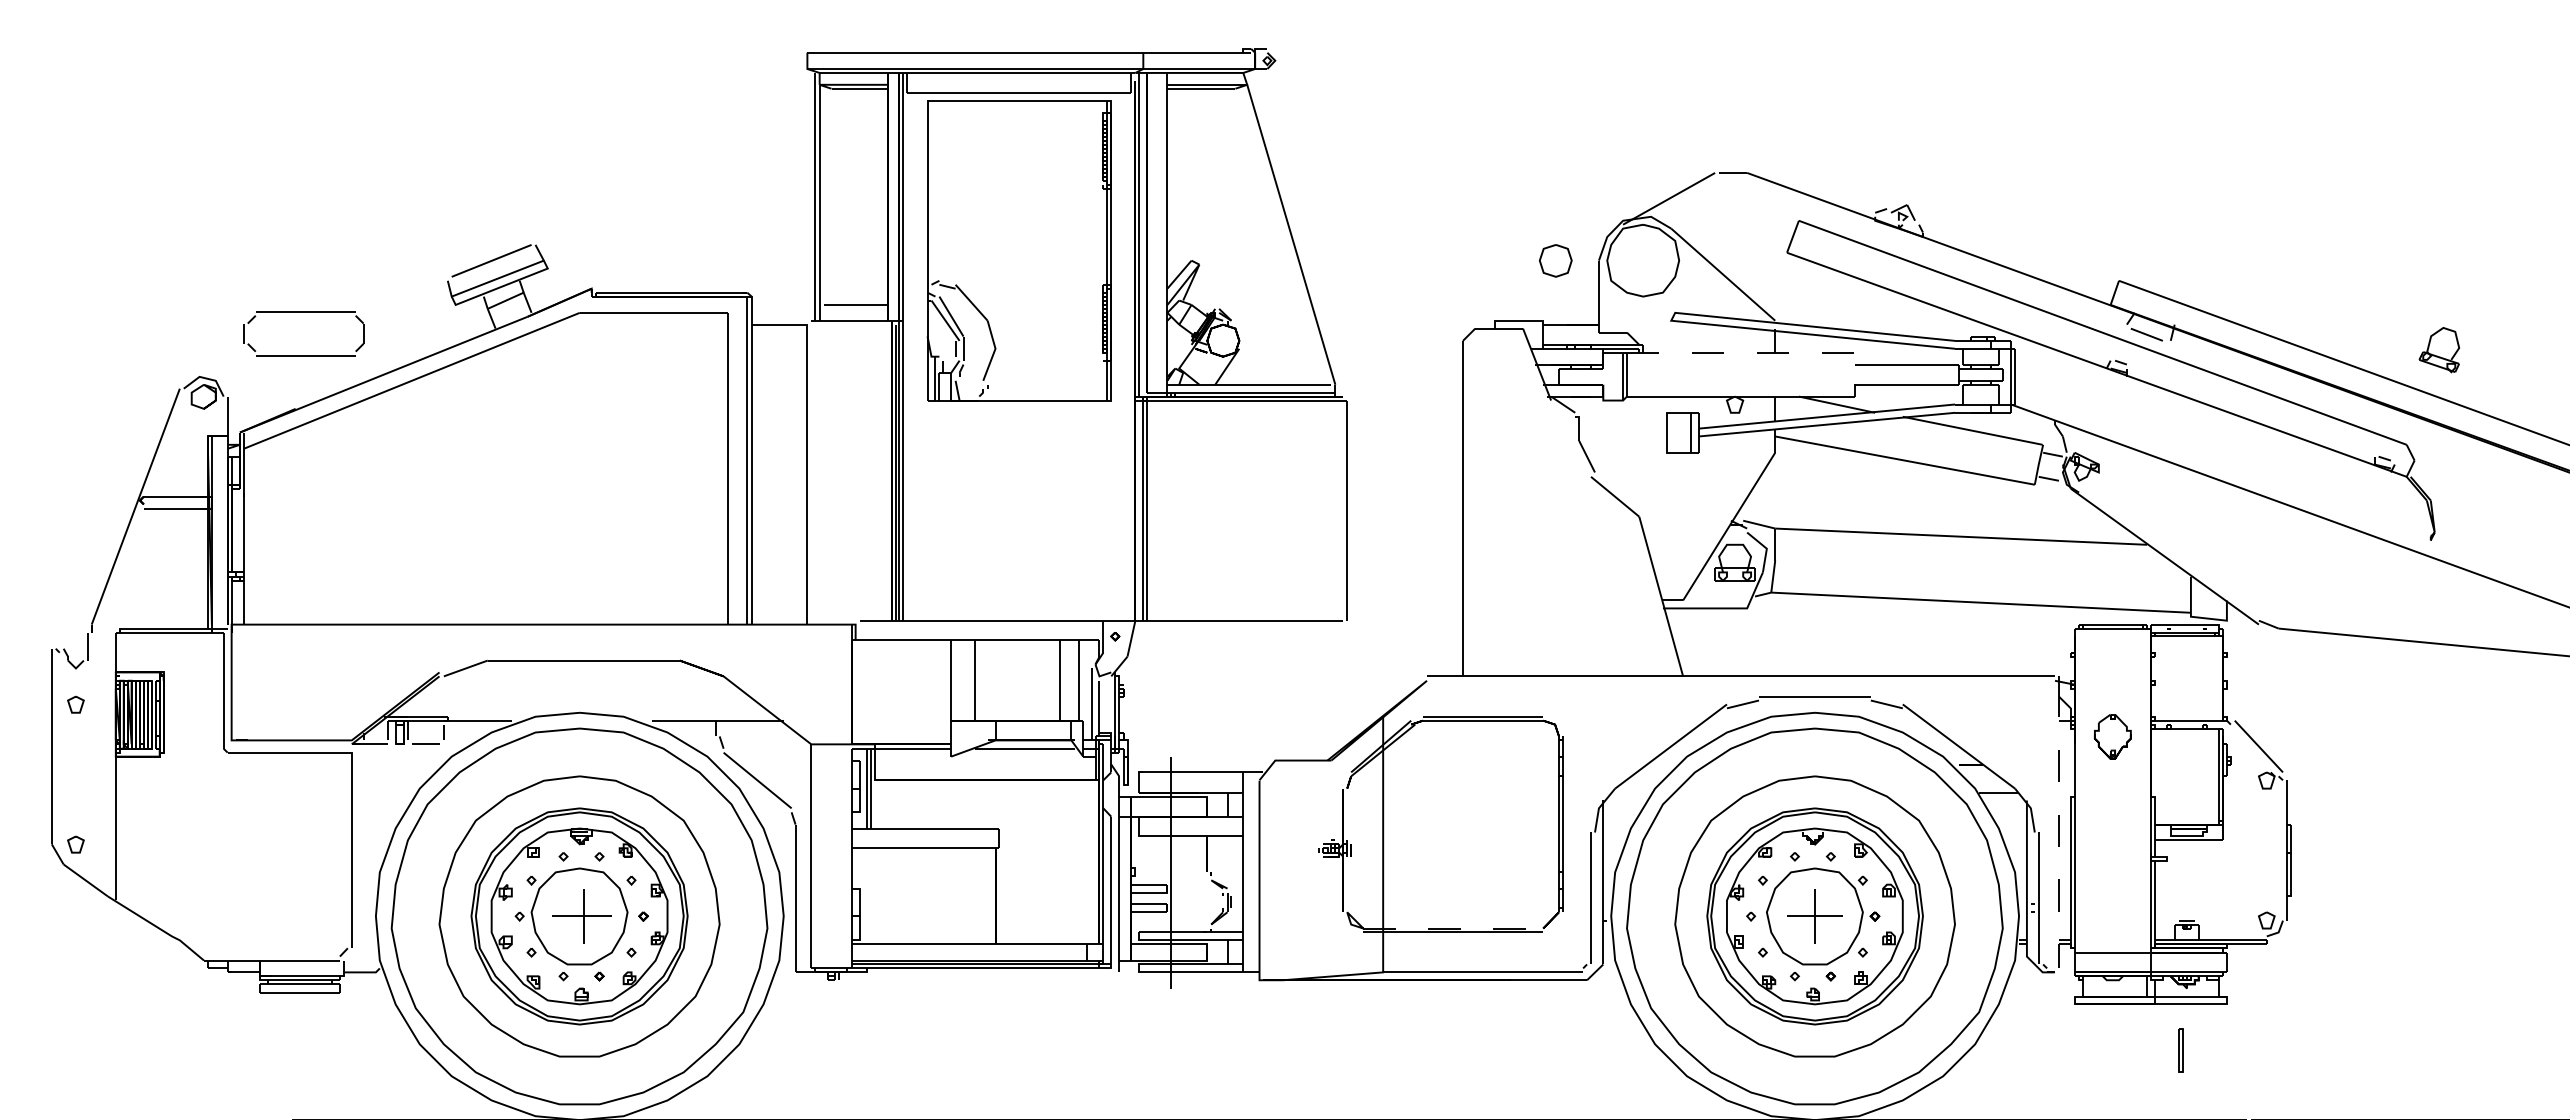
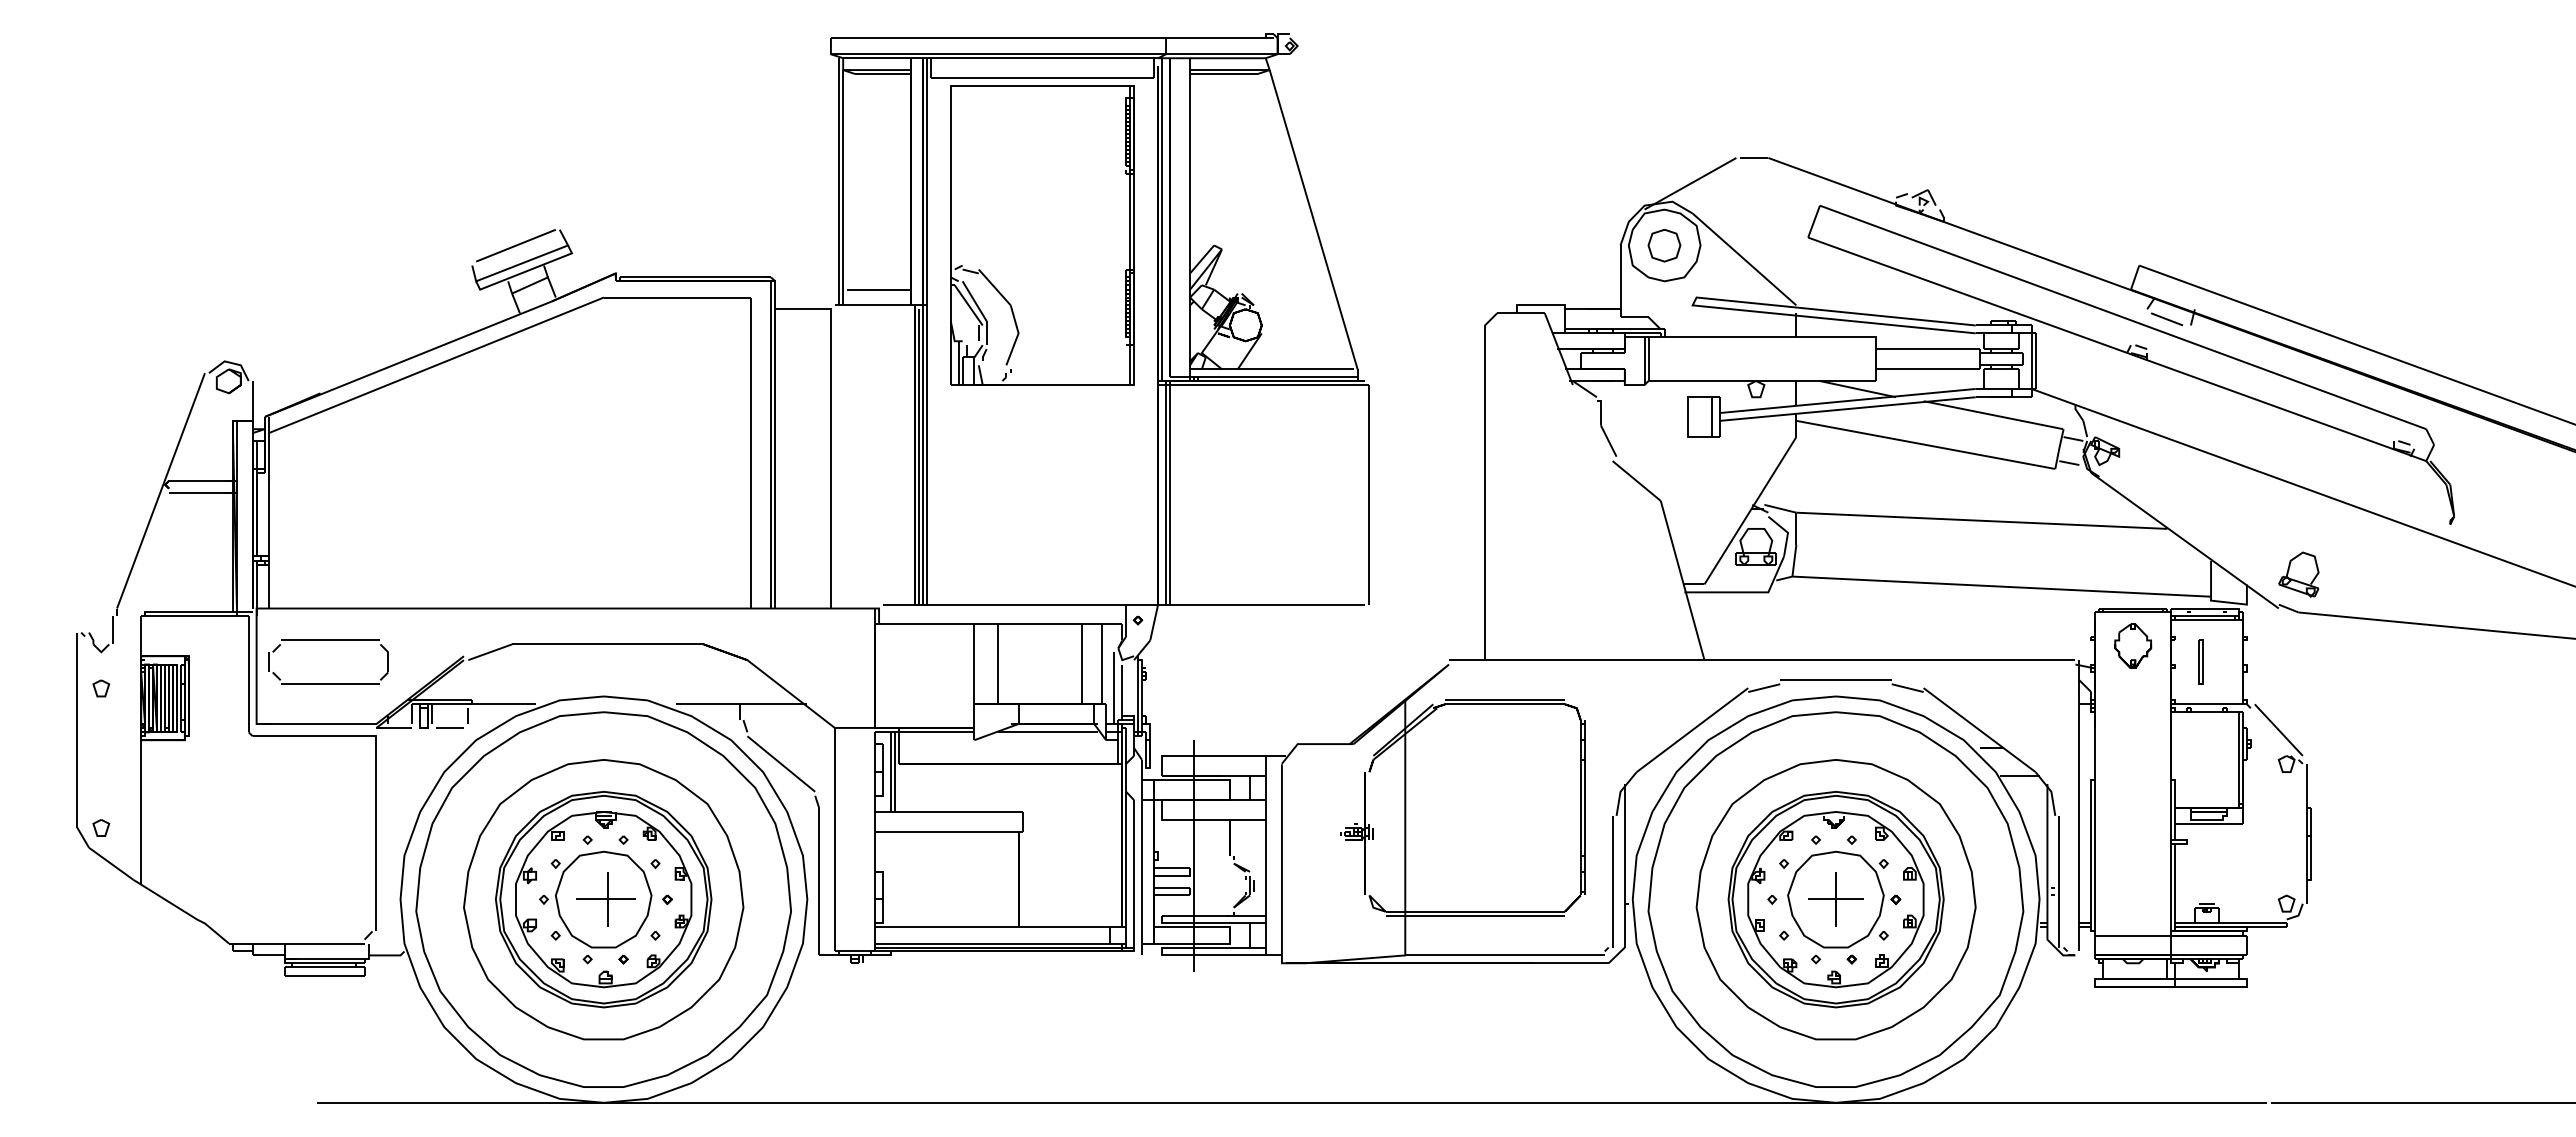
part: (1555, 260) -> (1664, 245), moved
part: (303, 311) -> (328, 640), moved
part: (2439, 349) -> (2298, 574), moved
line: (1765, 352) -> (1786, 337), dashed -> solid
part: (2113, 735) -> (2133, 645), moved
line: (2059, 826) -> (2079, 809), dashed -> solid
line: (1453, 928) -> (1475, 911), dashed -> solid
part: (2180, 1049) -> (2200, 661), moved

